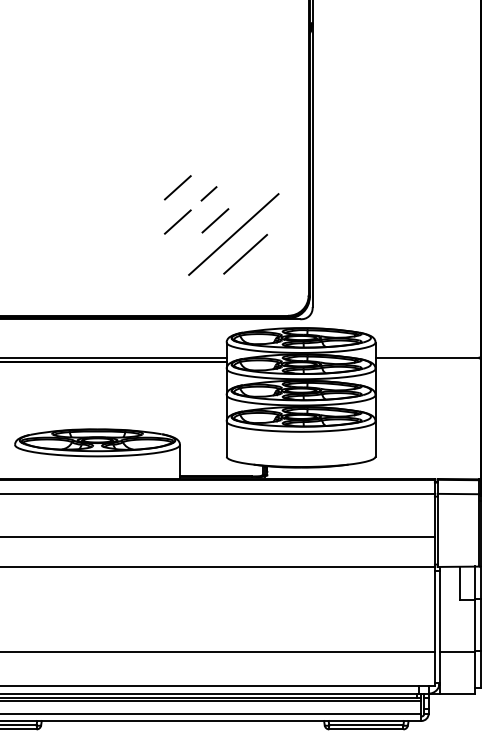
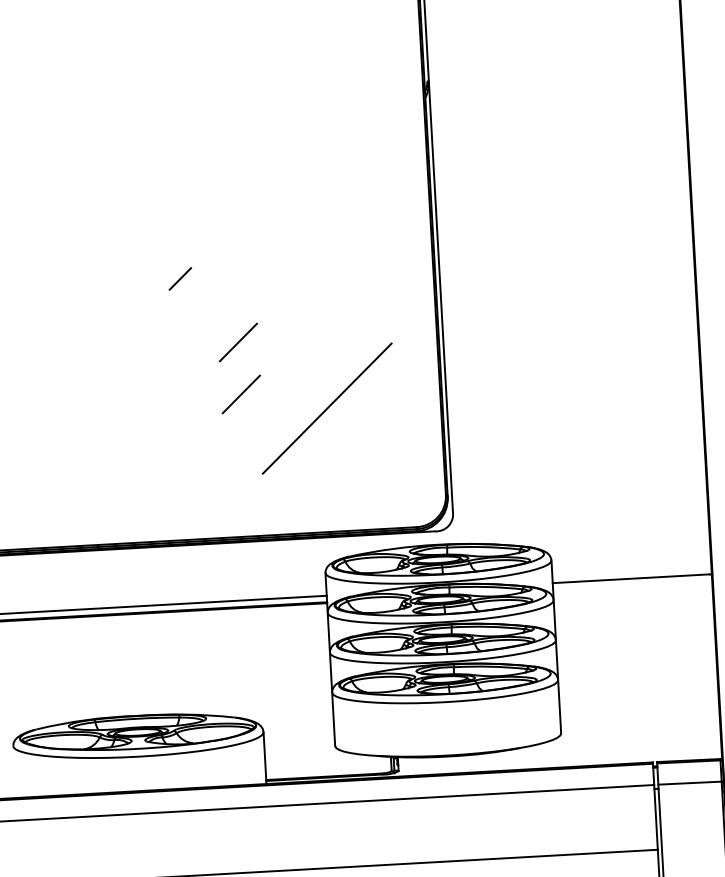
line: (208, 193) -> (179, 278), moved
line: (215, 220) -> (298, 388), removed
line: (245, 254) -> (346, 437), removed

